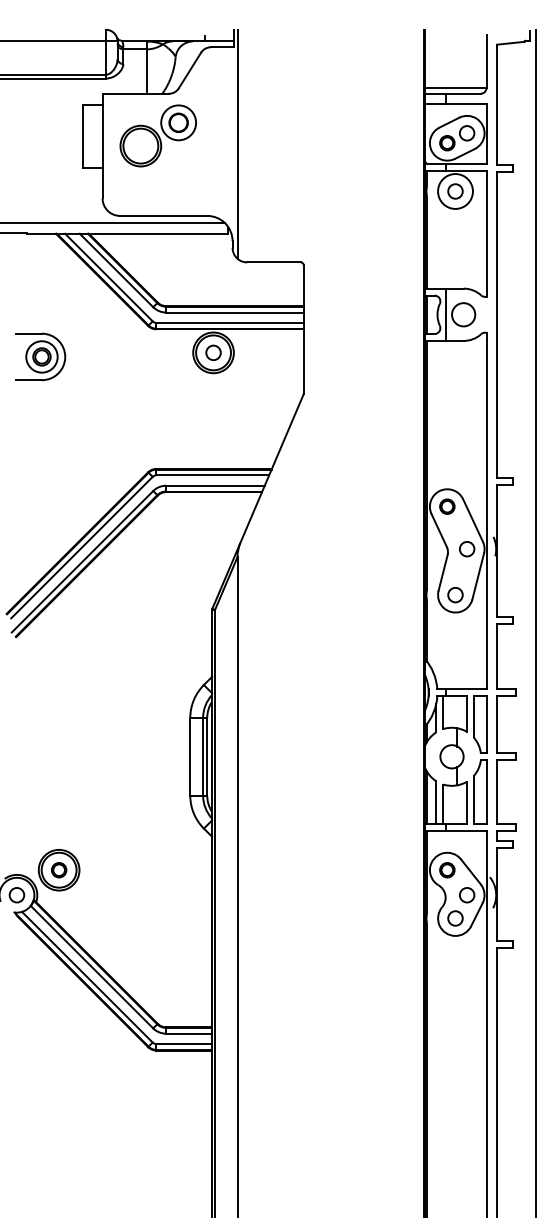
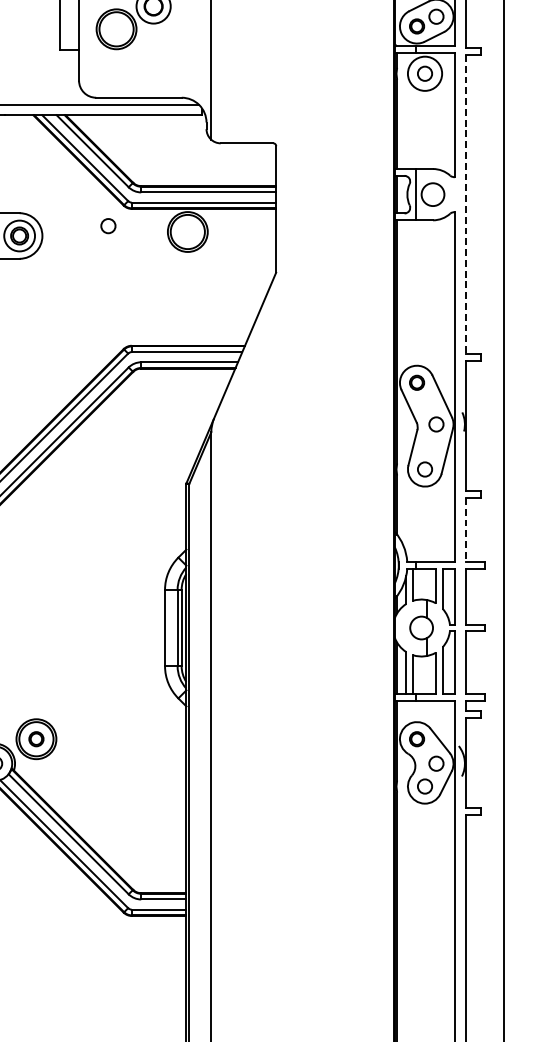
line: (497, 324) -> (466, 204), solid -> dashed
circle: (213, 352) -> (108, 225), moved
line: (497, 656) -> (466, 529), solid -> dashed

